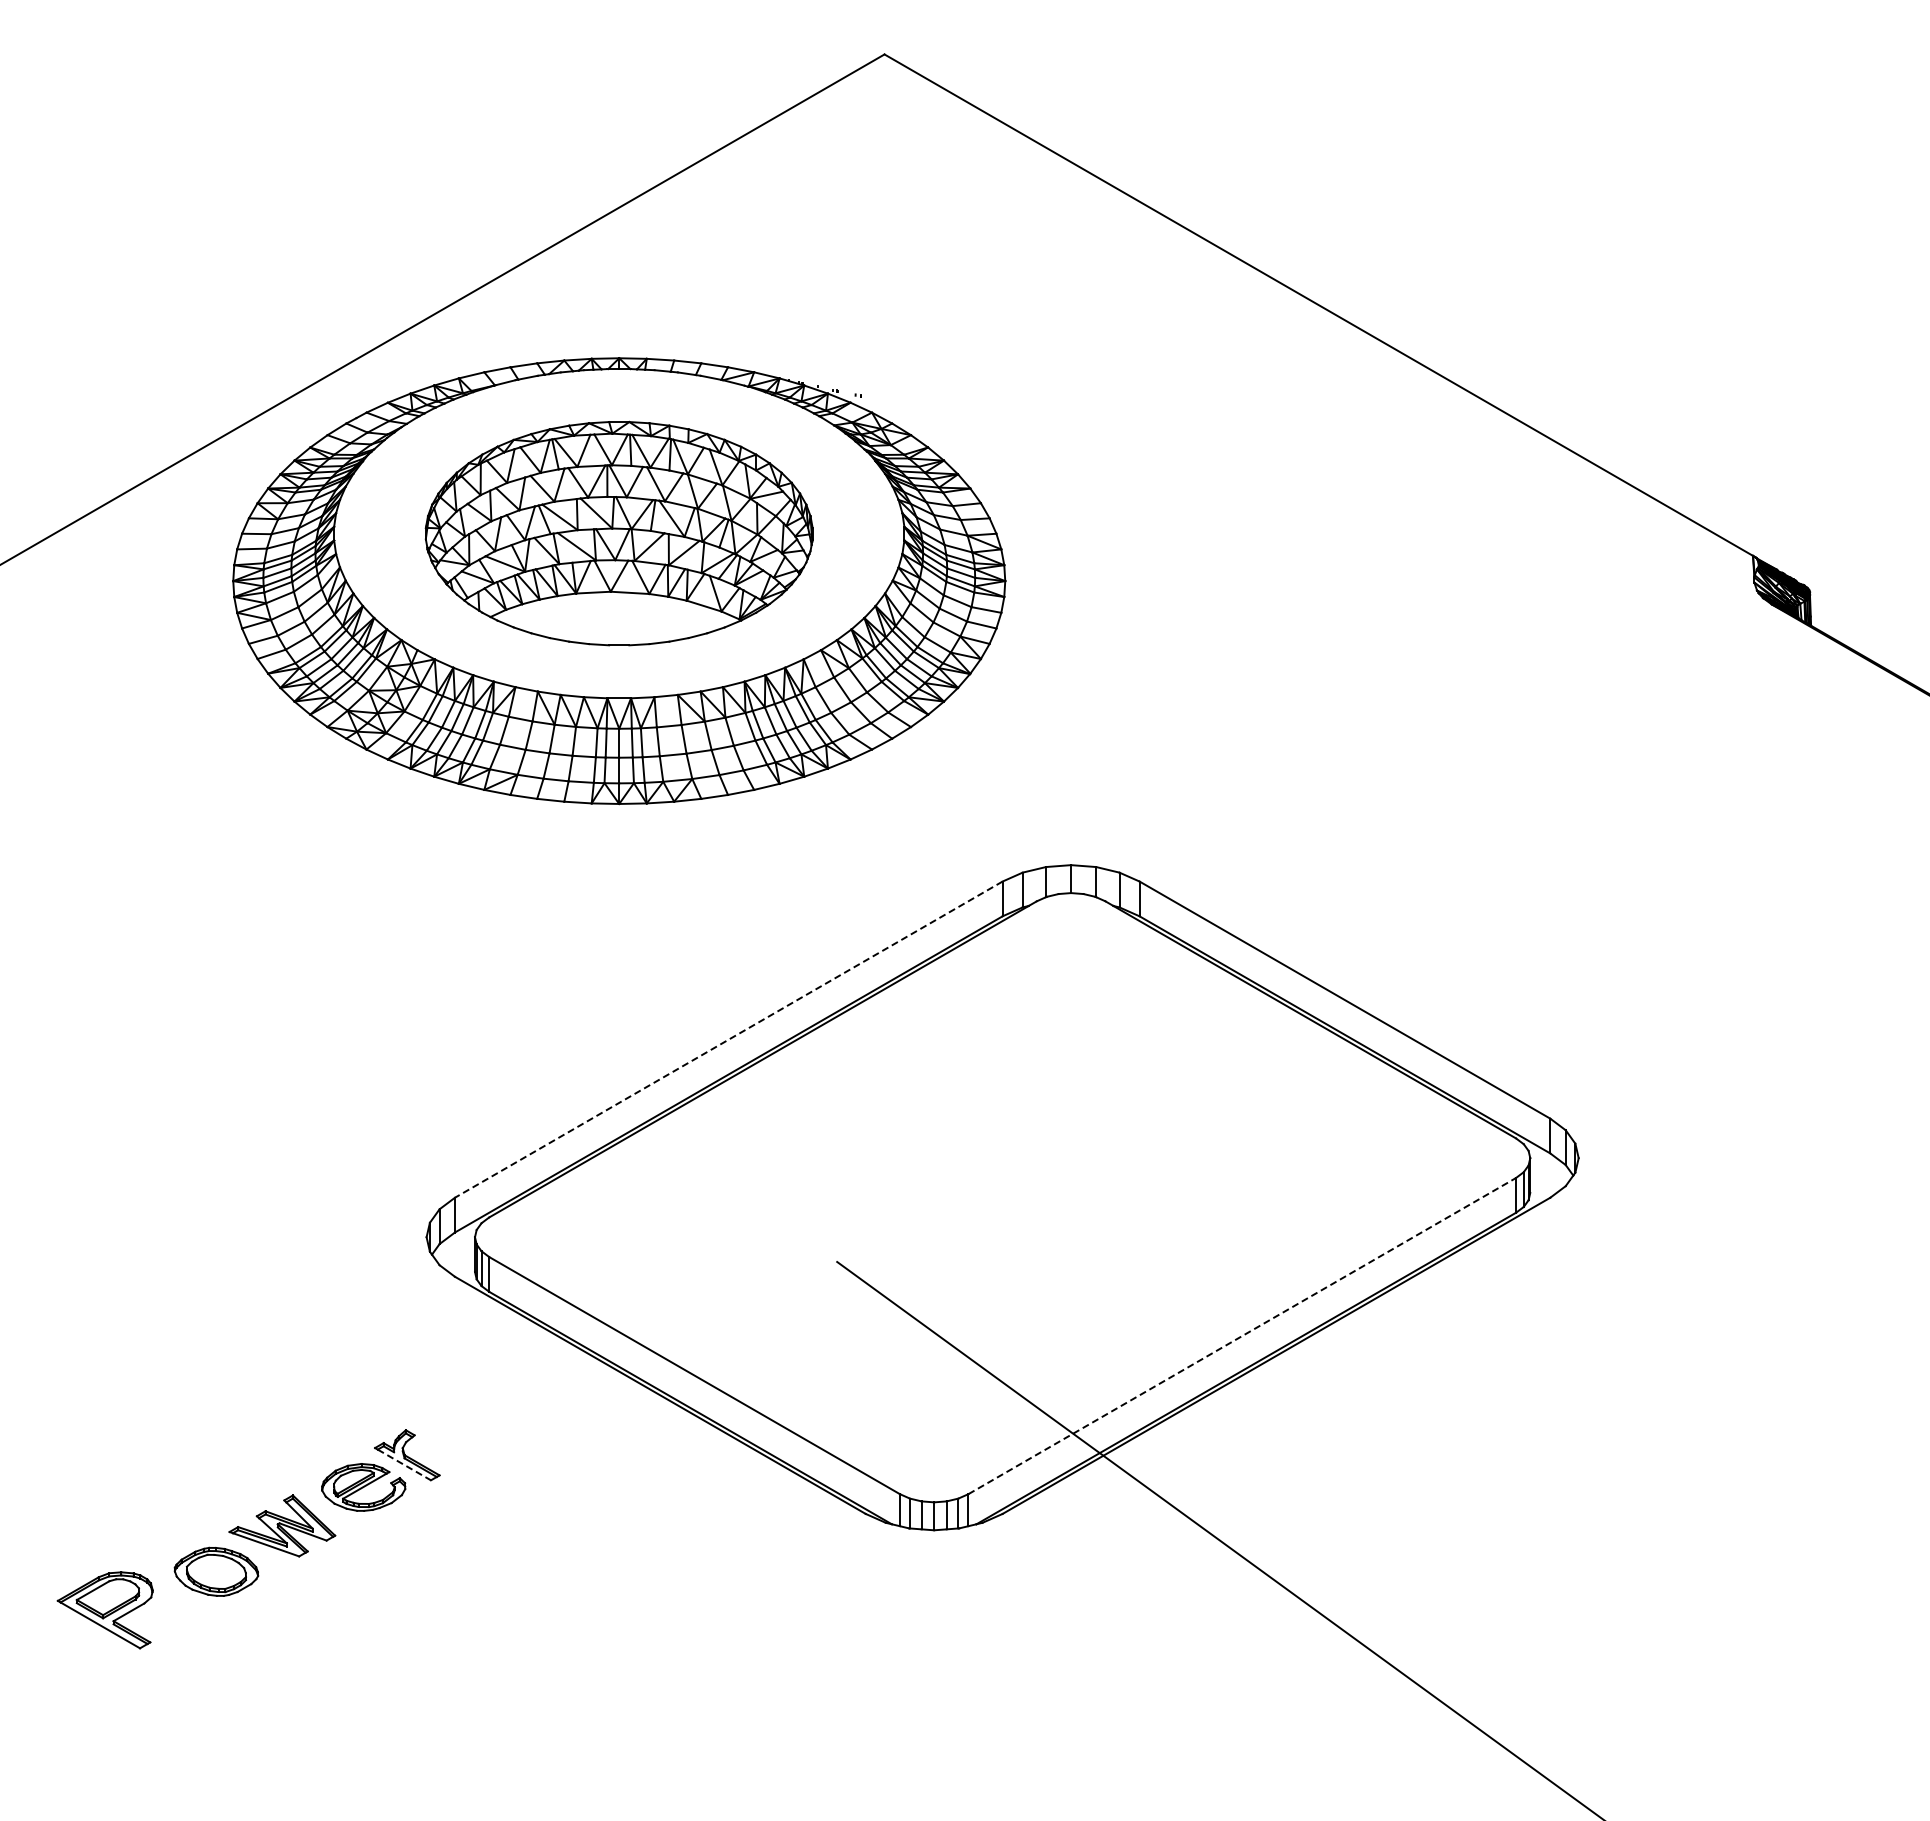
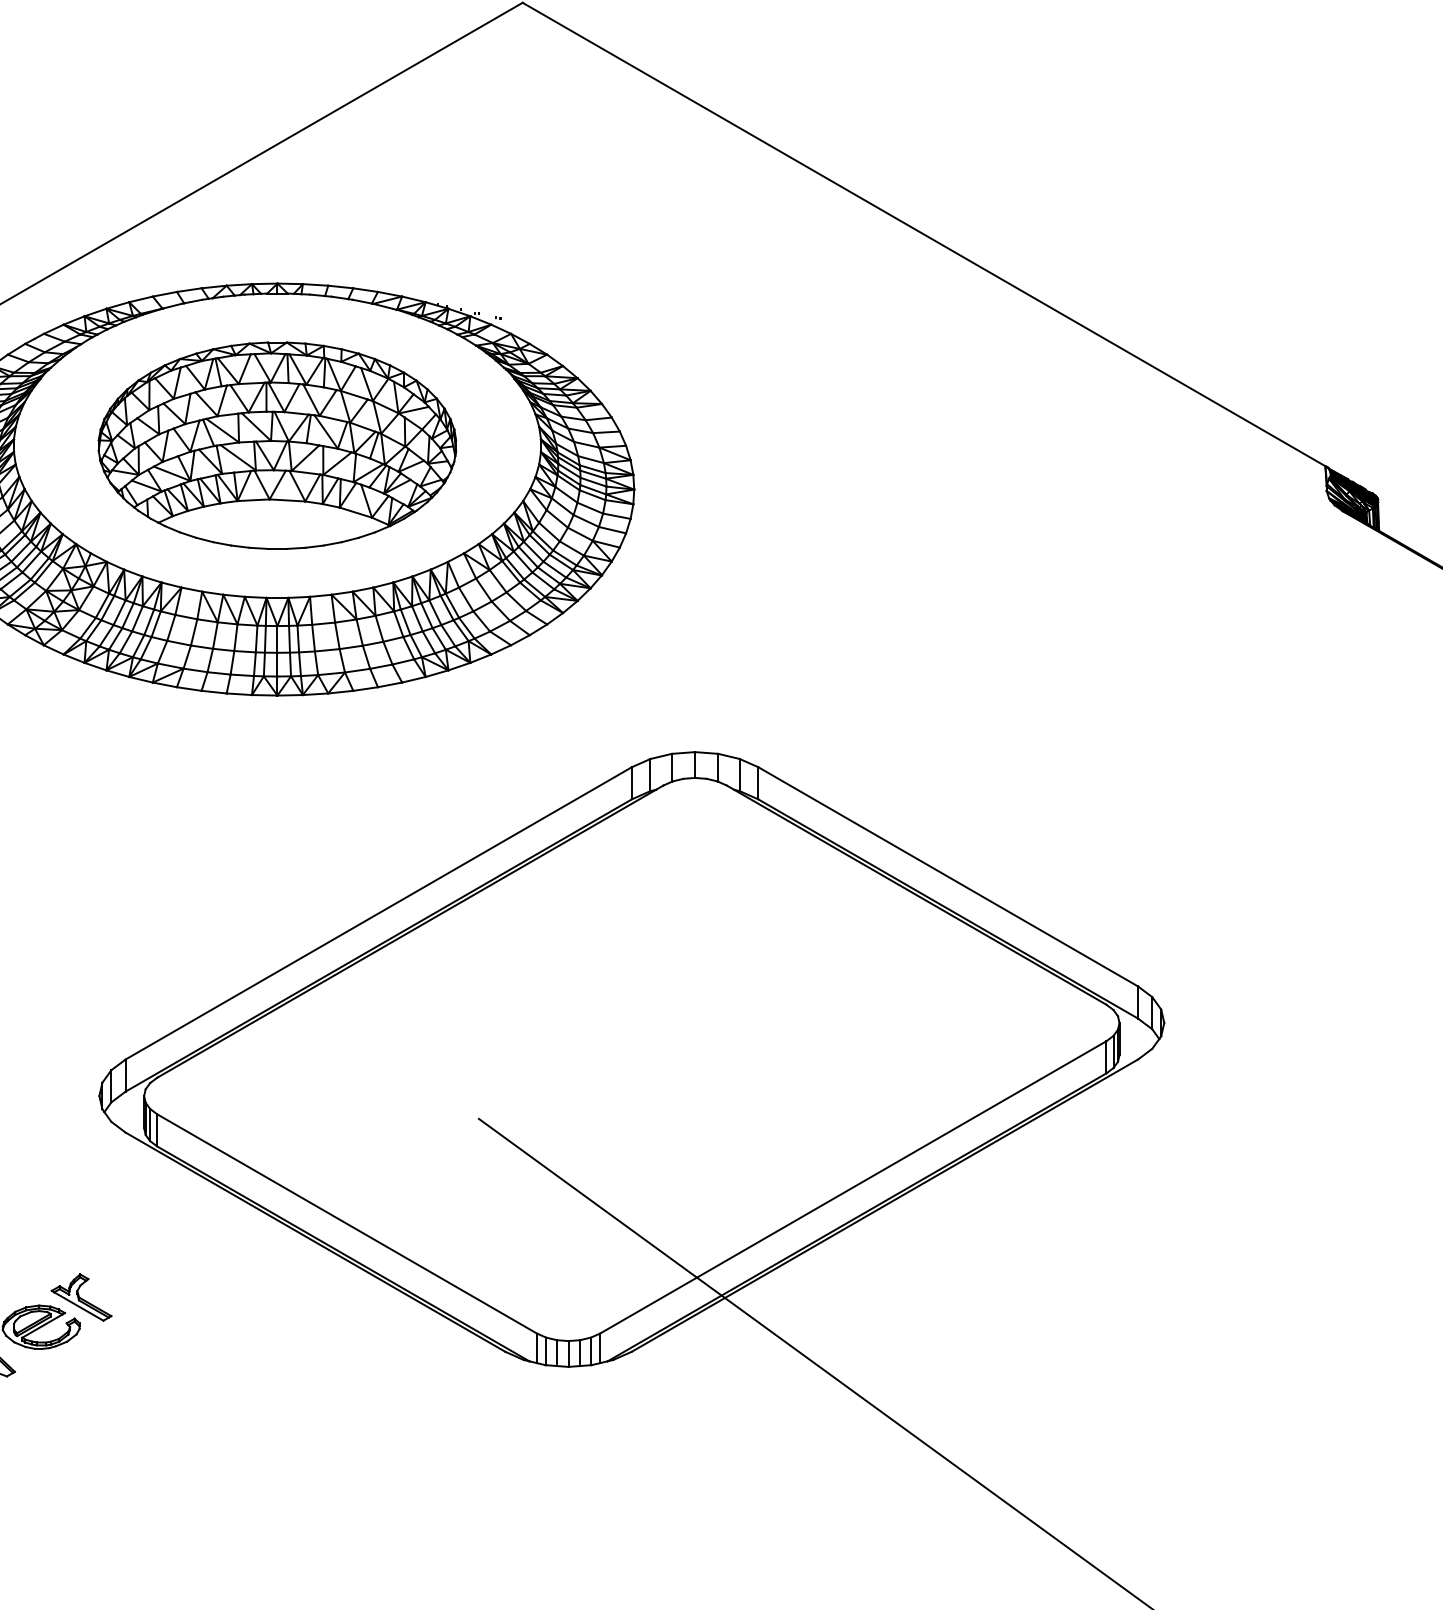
line: (728, 1039) -> (378, 913), dashed -> solid
line: (1242, 1335) -> (853, 1186), dashed -> solid
line: (404, 1464) -> (78, 1306), dashed -> solid

